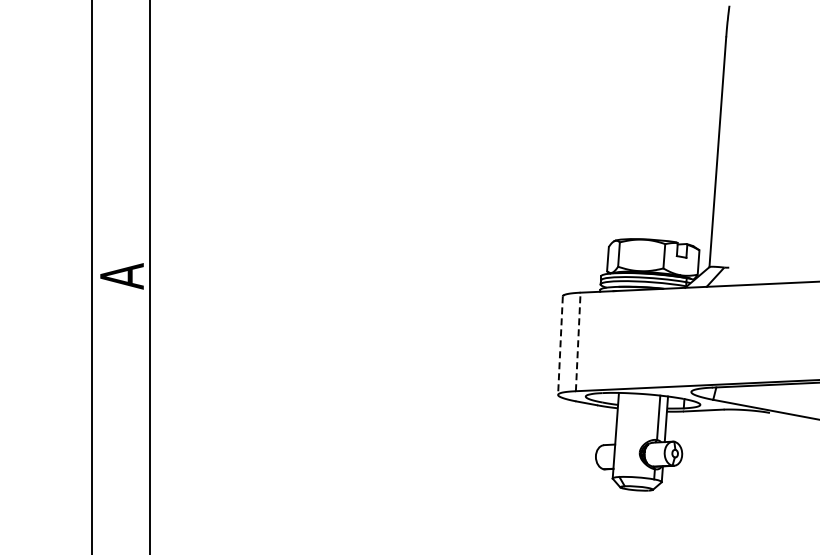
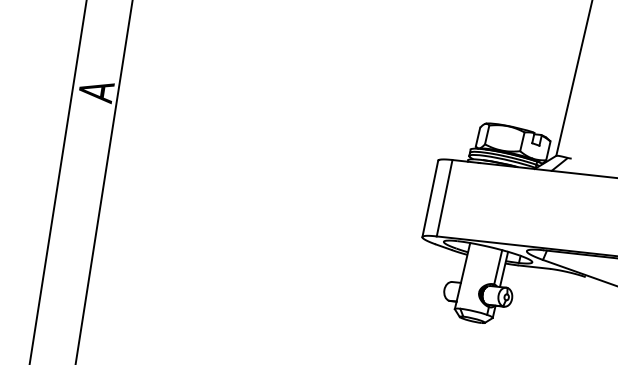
line: (578, 341) -> (444, 197), dashed -> solid
line: (560, 346) -> (430, 199), dashed -> solid

